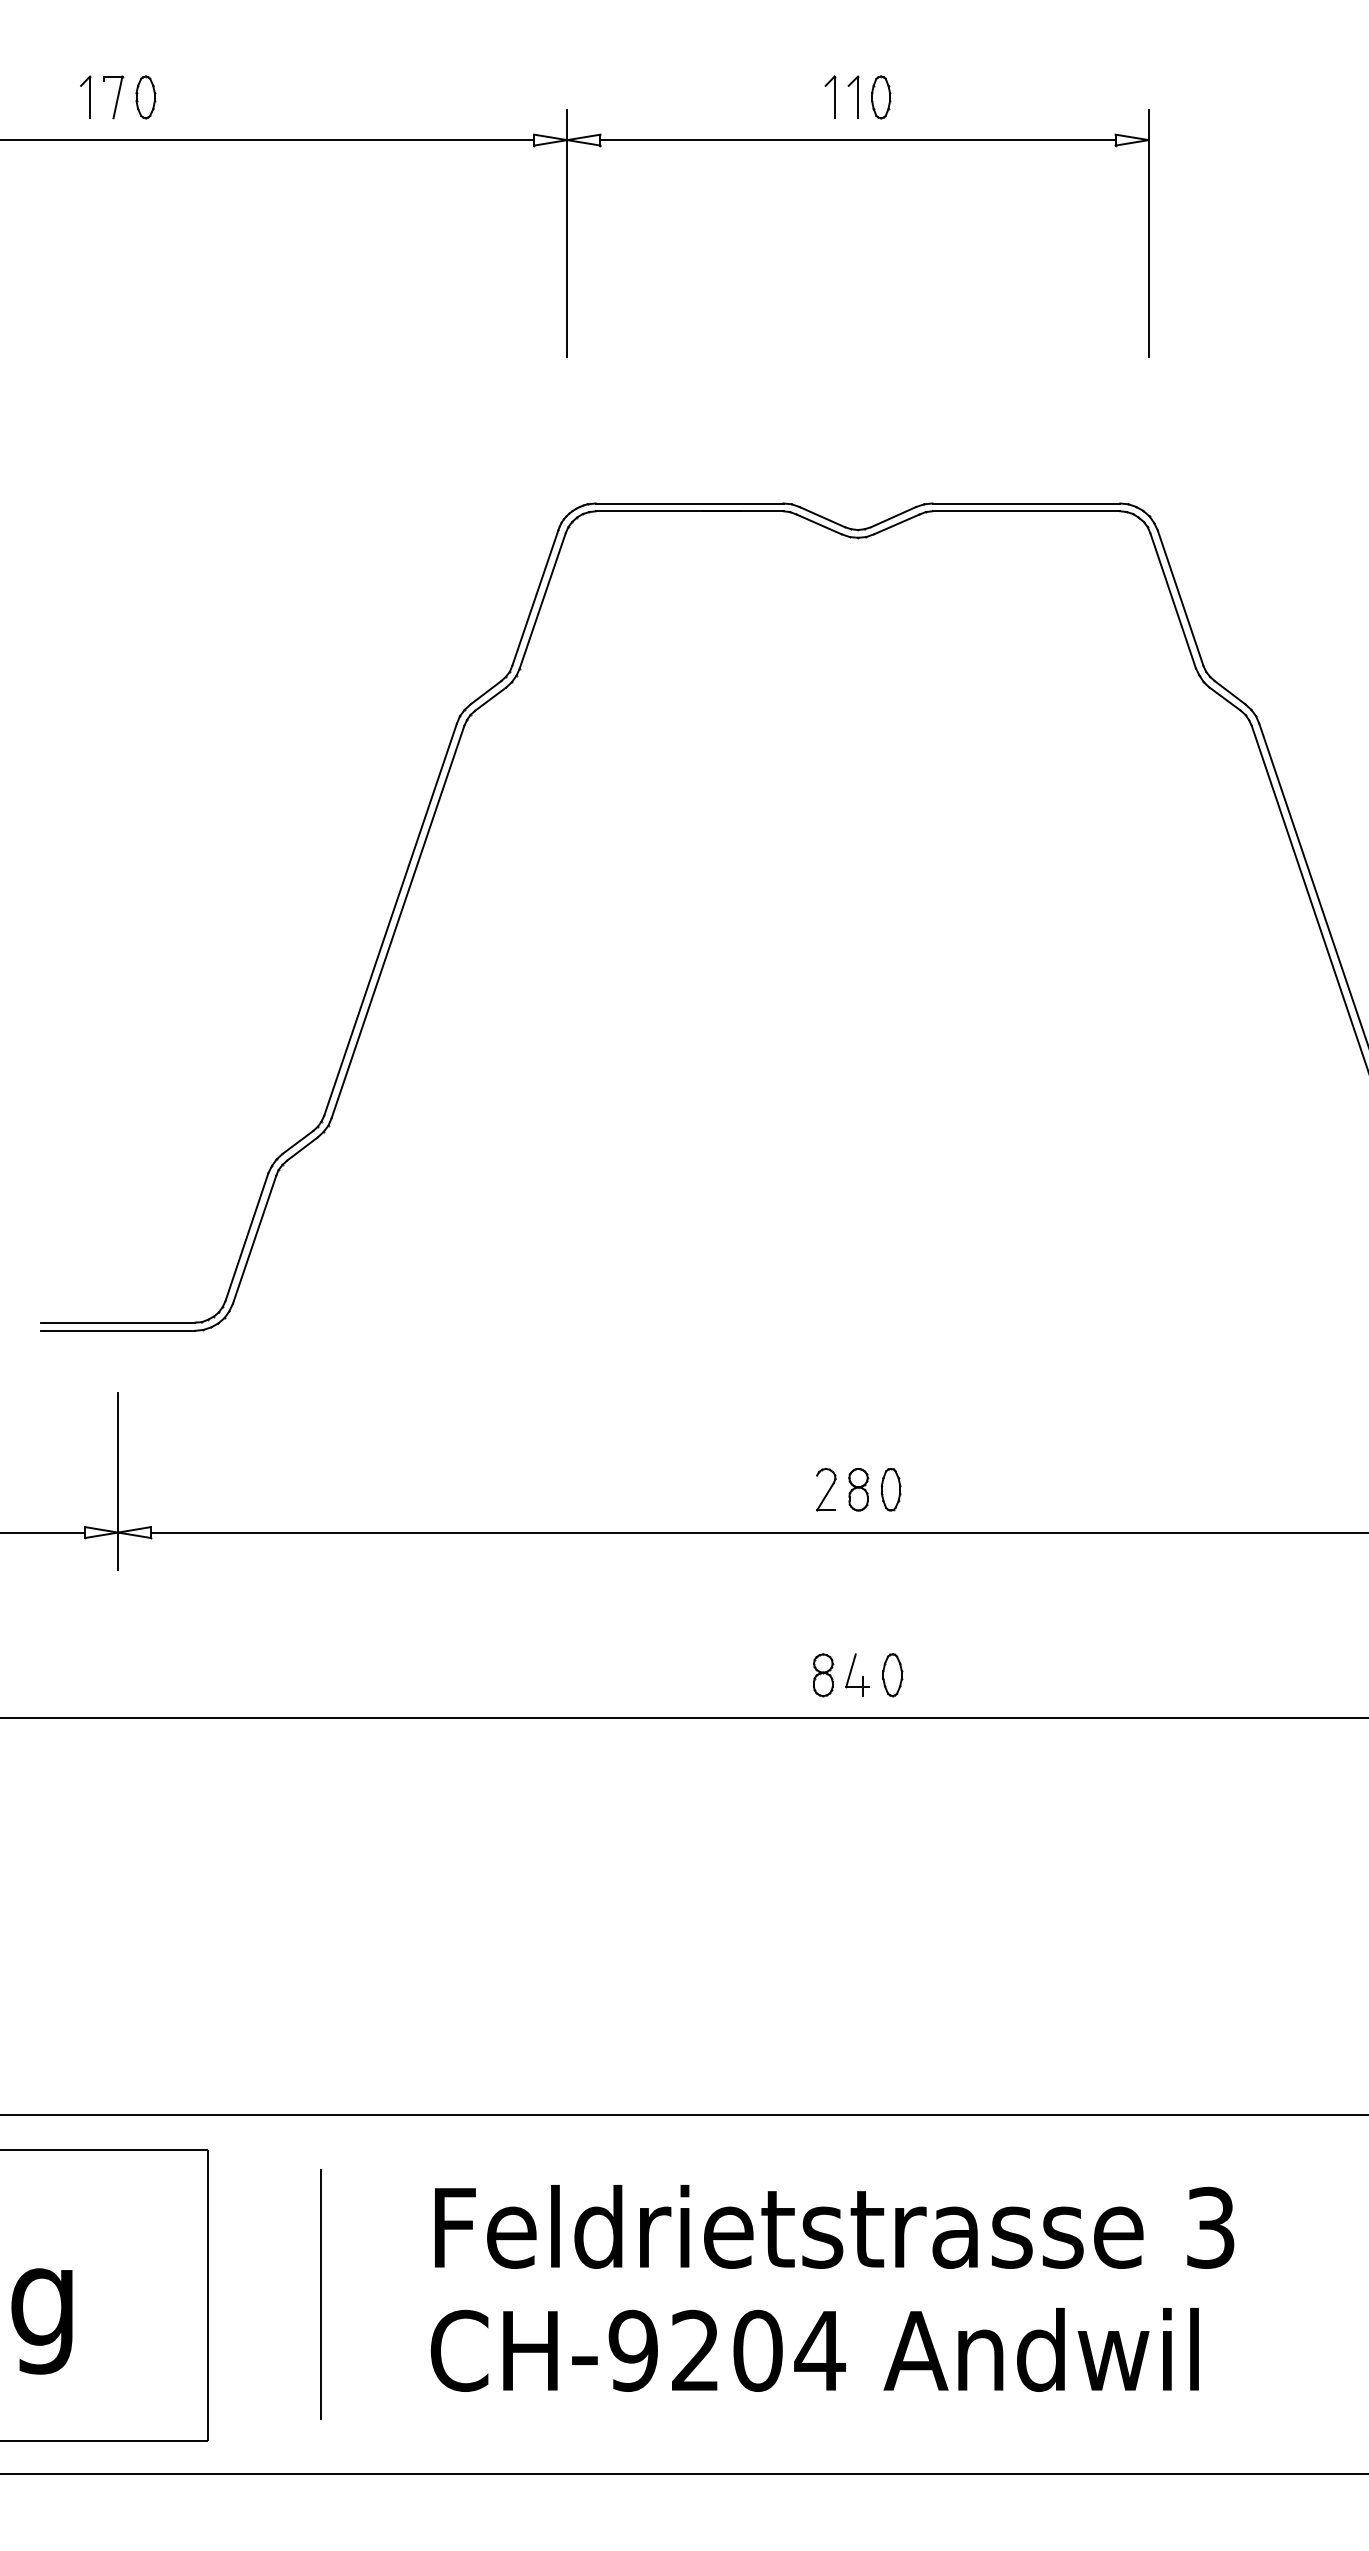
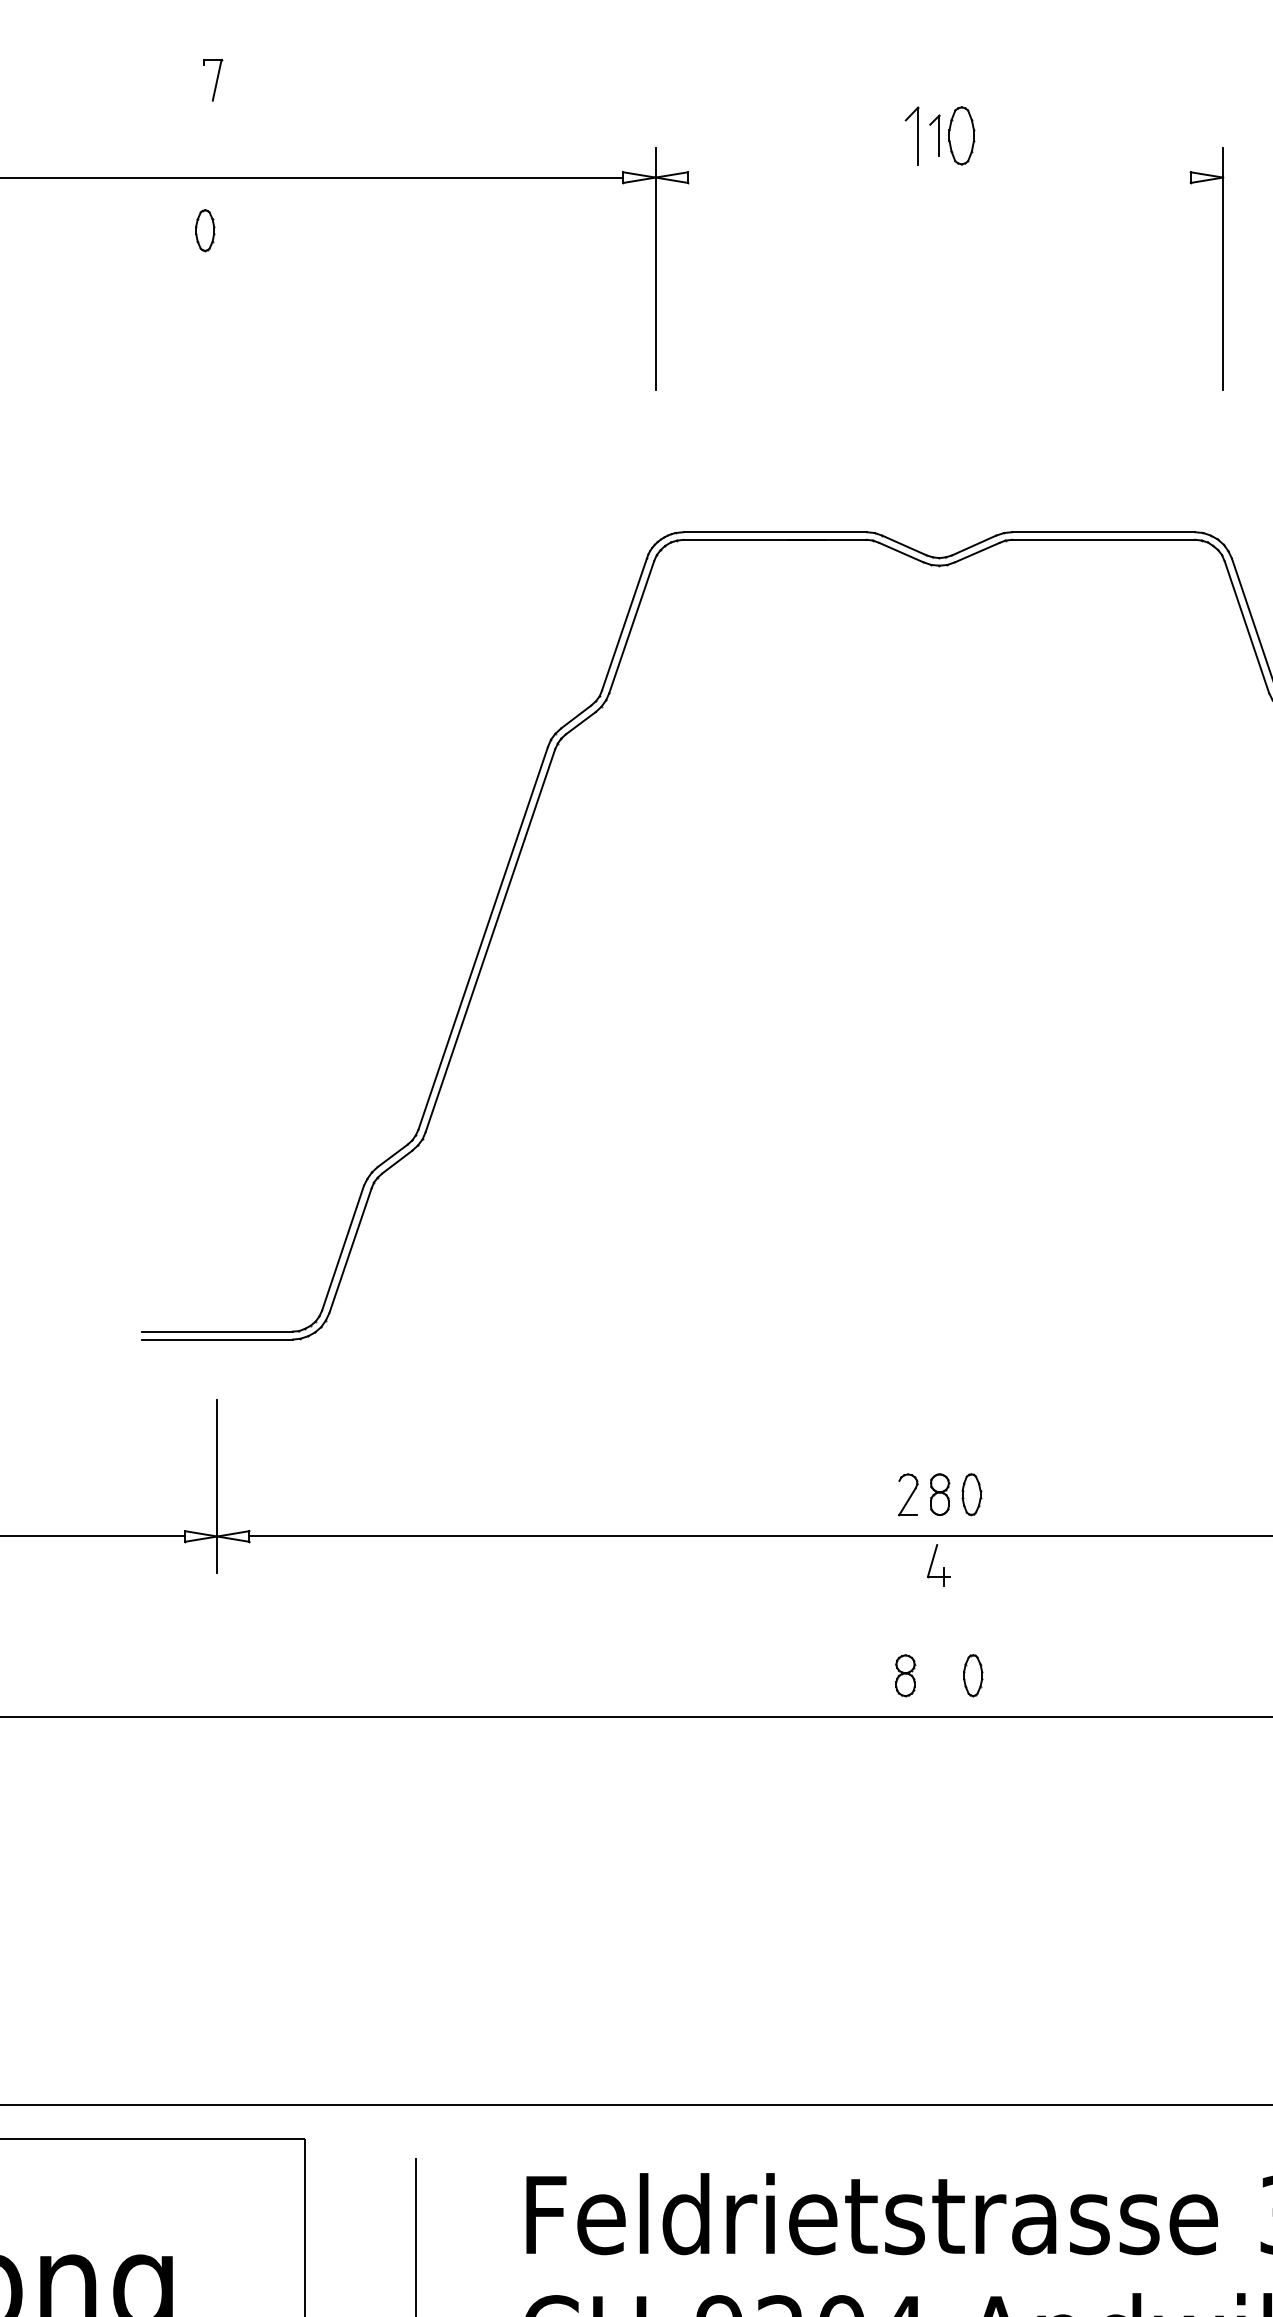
part: (85, 96) -> (185, 135), removed
part: (830, 96) -> (912, 135), size x1.4
part: (113, 97) -> (212, 80), moved
part: (145, 97) -> (204, 230), moved
part: (881, 97) -> (962, 136), size x1.4
line: (857, 140) -> (938, 177), removed
part: (857, 1674) -> (938, 1564), moved

